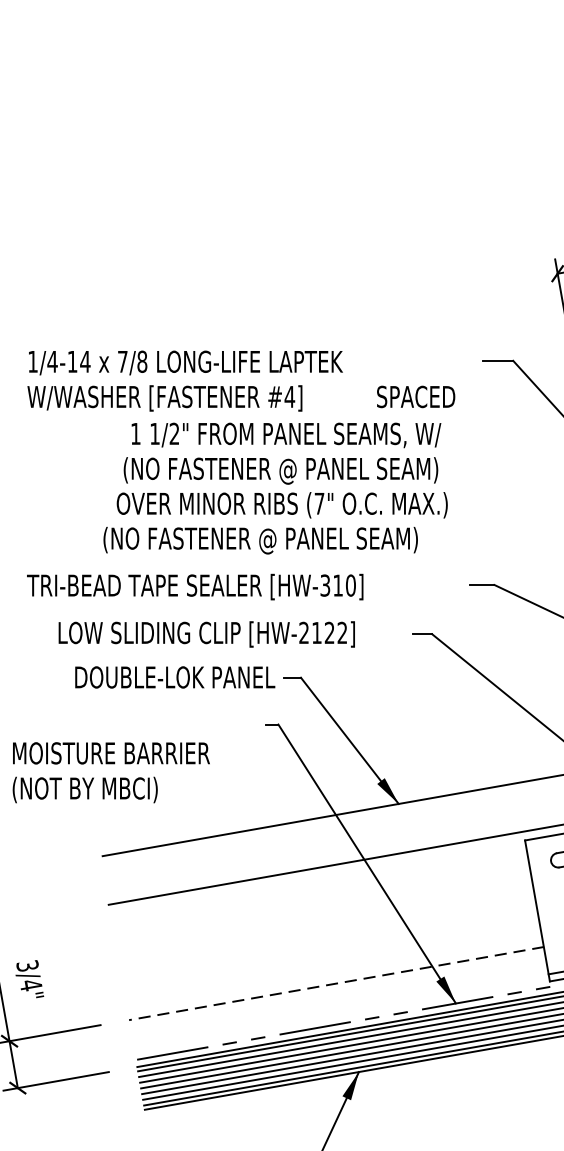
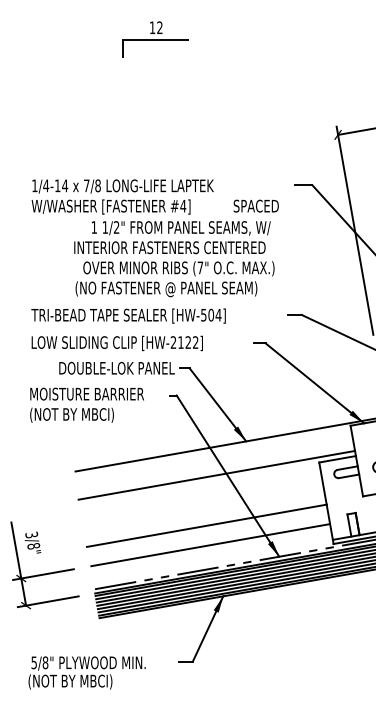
part: (241, 108) -> (155, 39), added
text: (269, 470) -> (171, 248), (NO FASTENER @ PANEL SEAM) -> INTERIOR FASTENERS CENTERED
text: (338, 584) -> (211, 314), [HW-310] -> [HW-504]
text: (205, 634) -> (116, 343), moved
text: (110, 771) -> (86, 404), moved
line: (329, 949) -> (206, 525), added
line: (336, 984) -> (210, 545), dashed -> solid
text: (30, 985) -> (33, 546), 3/4" -> 3/8"

